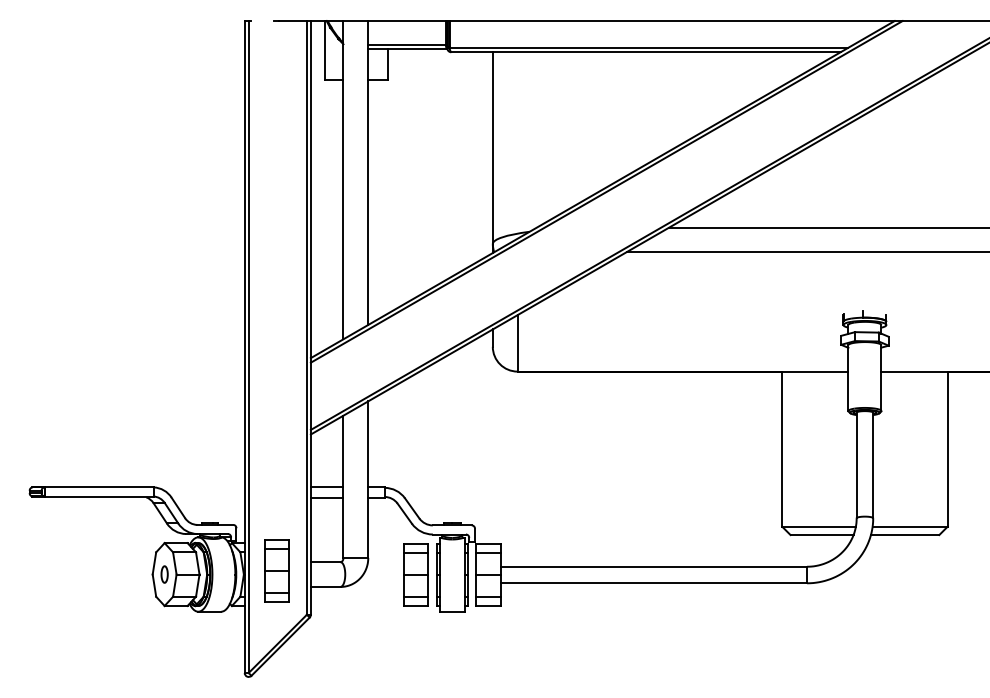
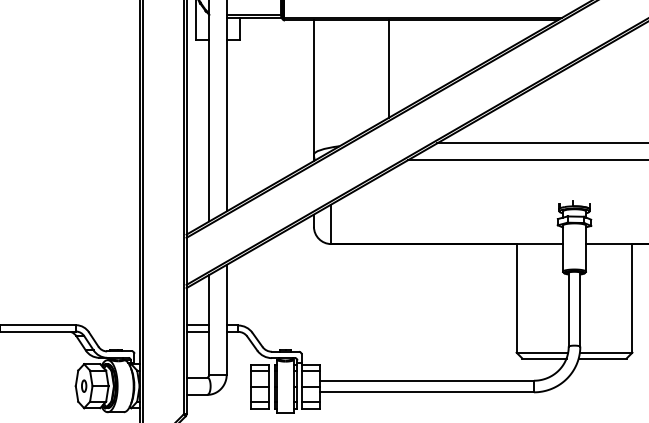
line: (600, 121) -> (389, 68), added
part: (276, 570) -> (162, 383), removed

